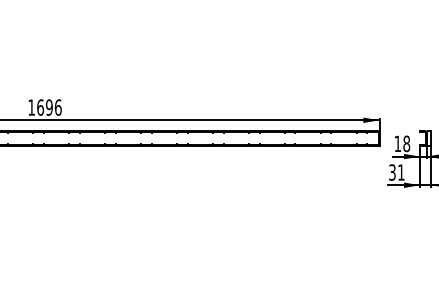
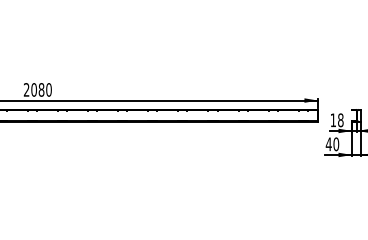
text: (44, 107) -> (37, 89), 1696 -> 2080
text: (396, 172) -> (332, 144), 31 -> 40

